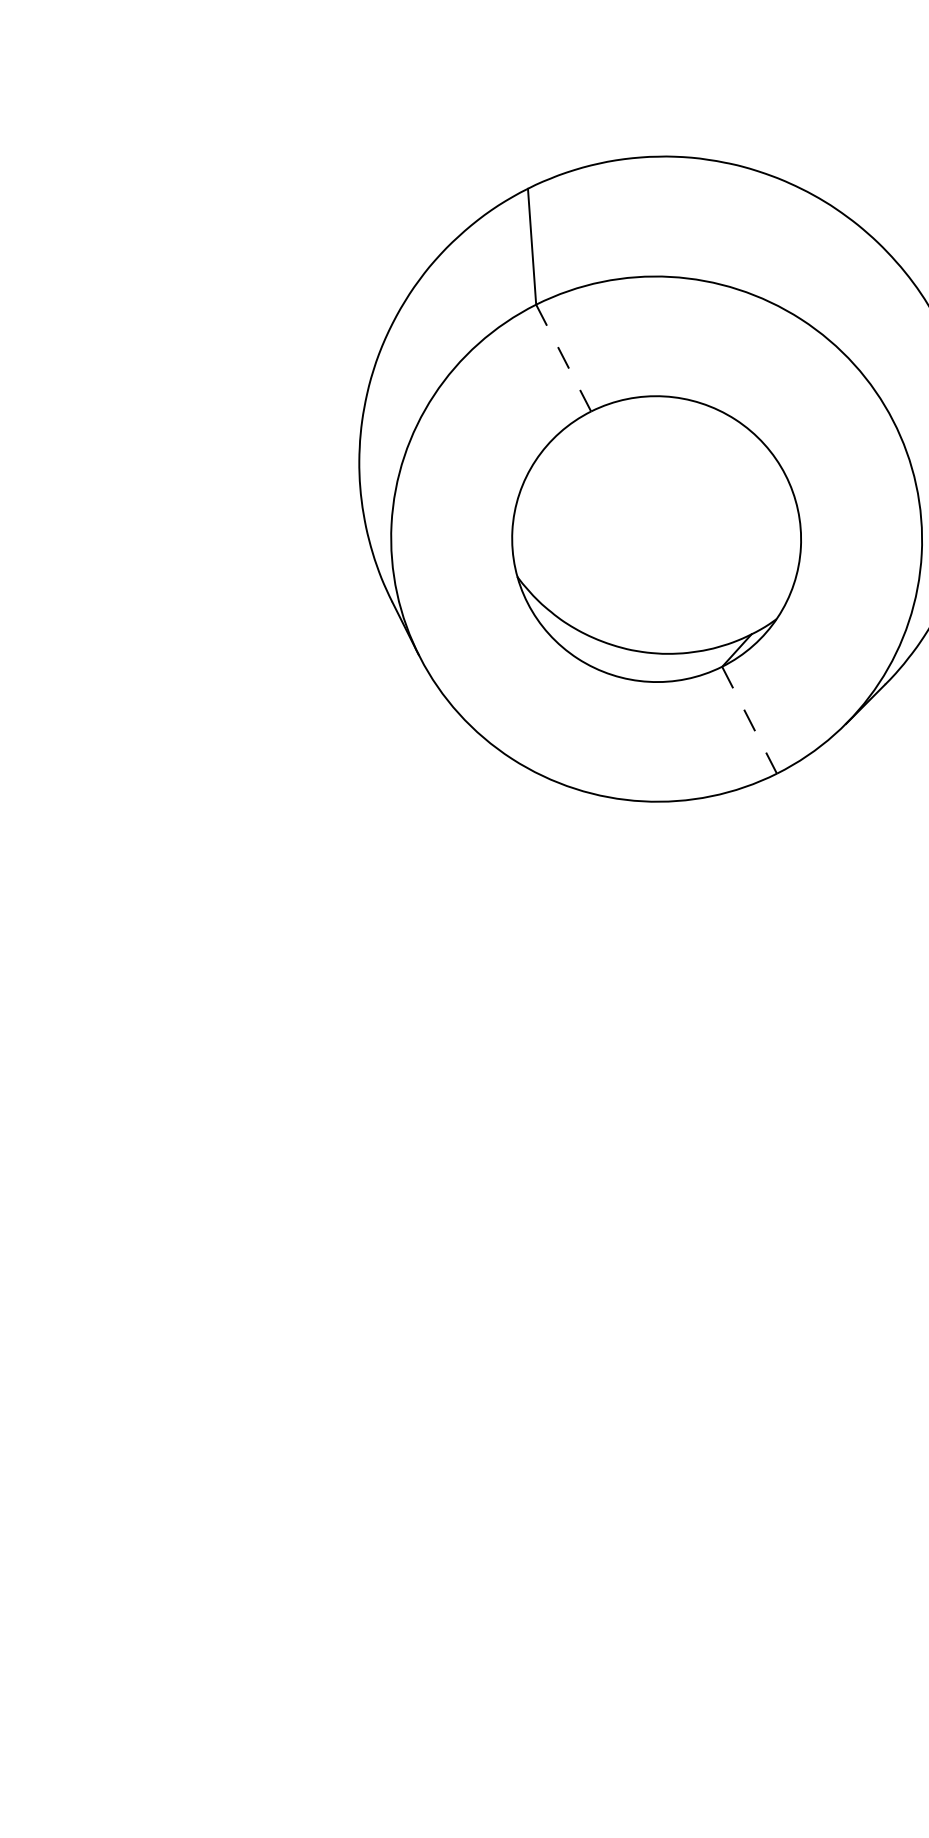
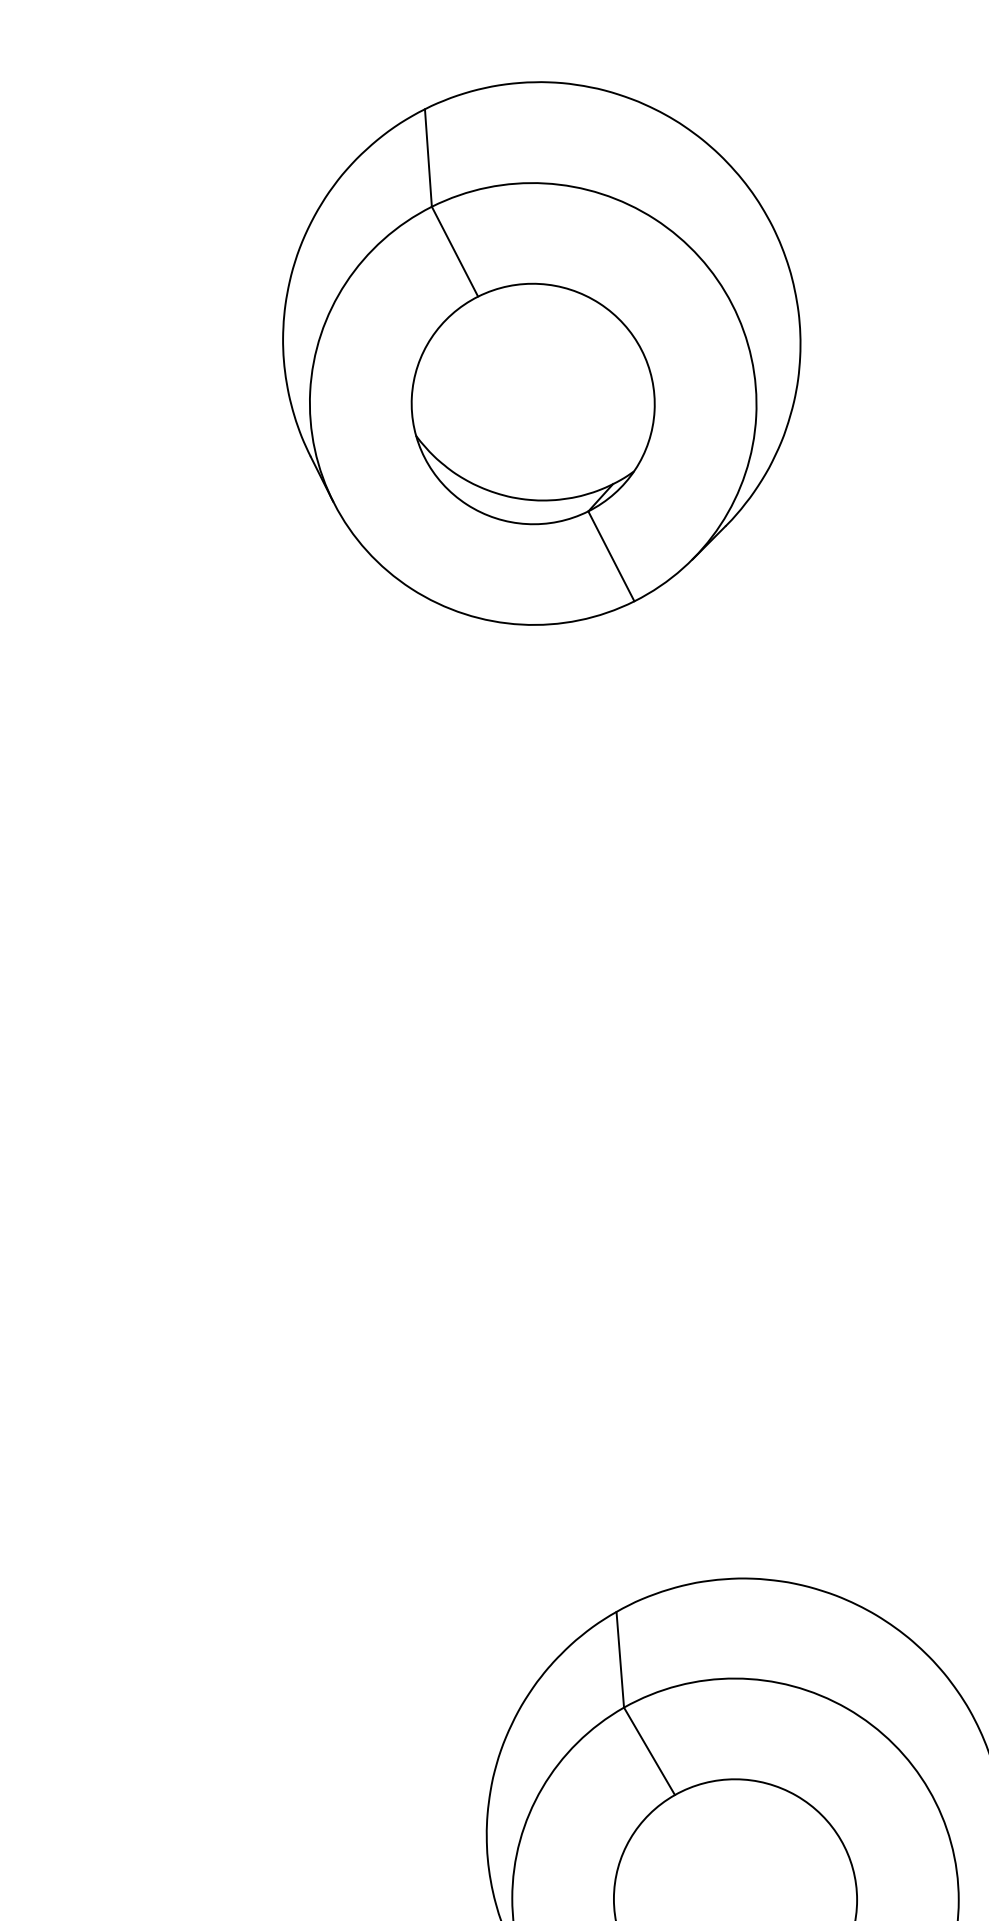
line: (563, 357) -> (454, 251), dashed -> solid
line: (749, 720) -> (611, 556), dashed -> solid

